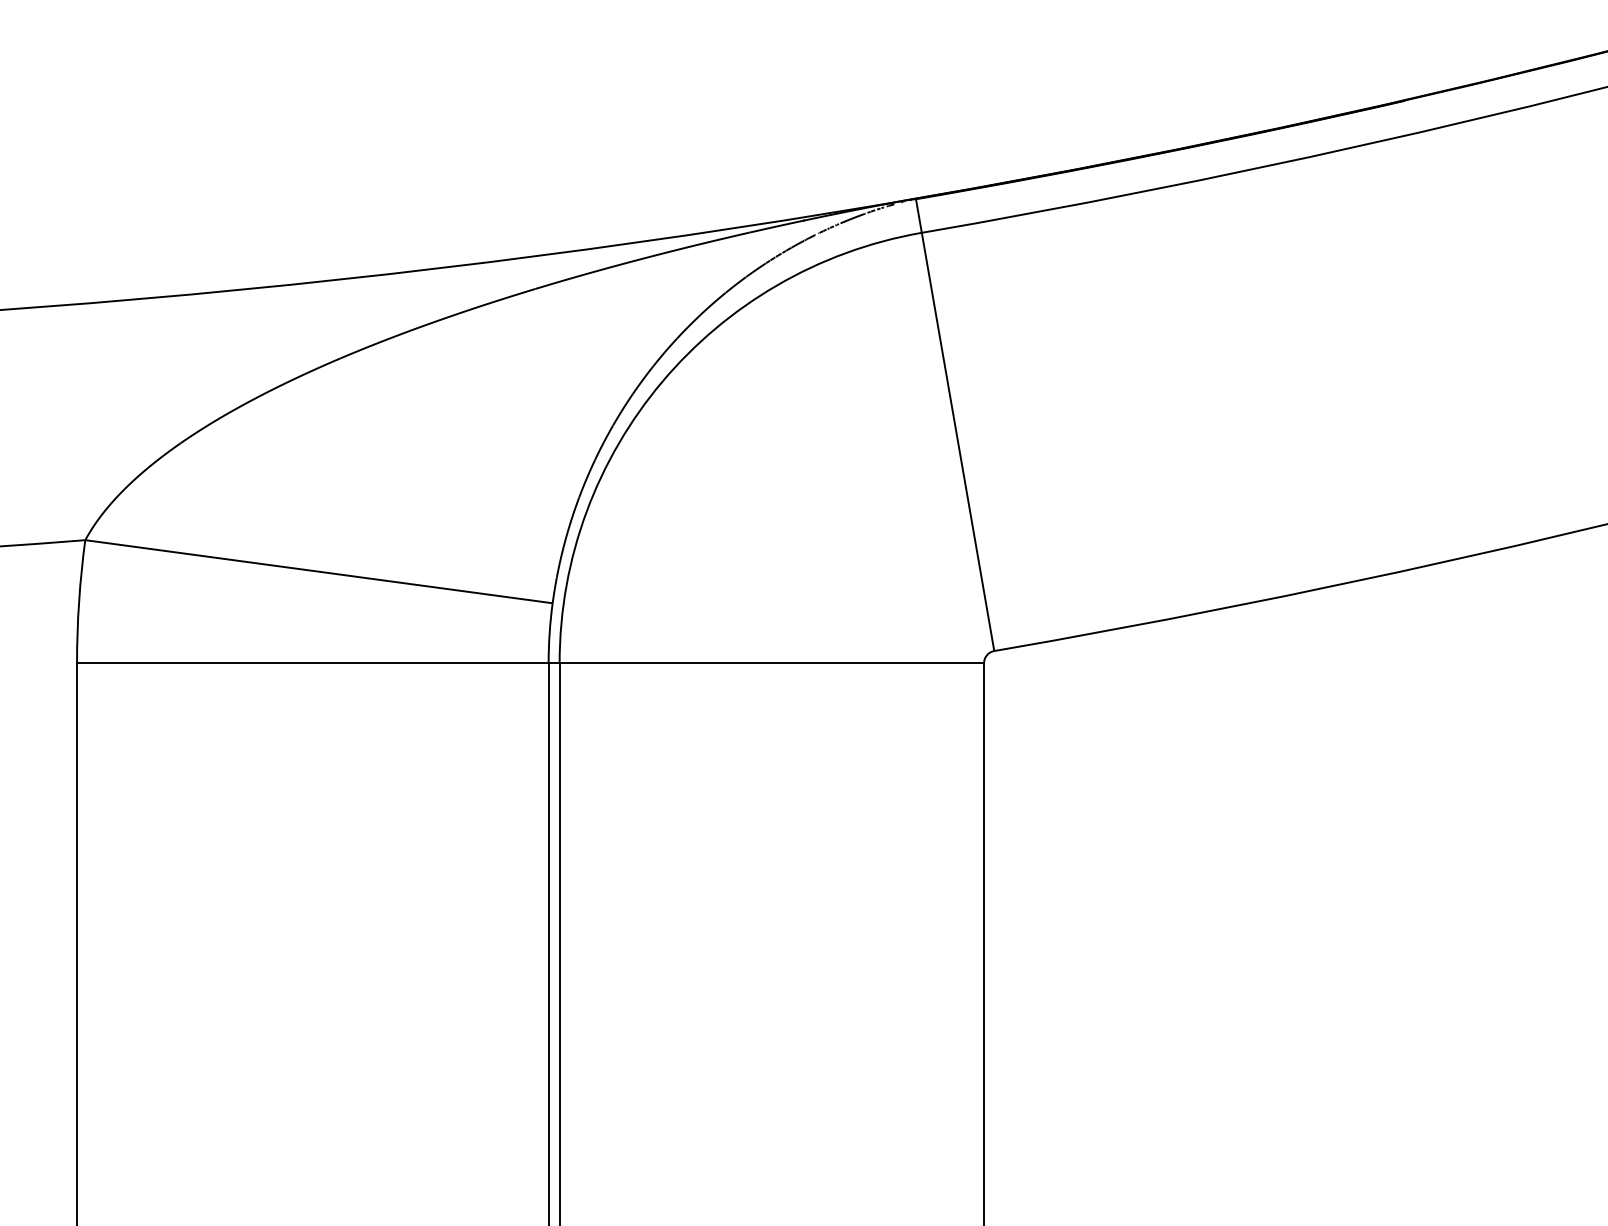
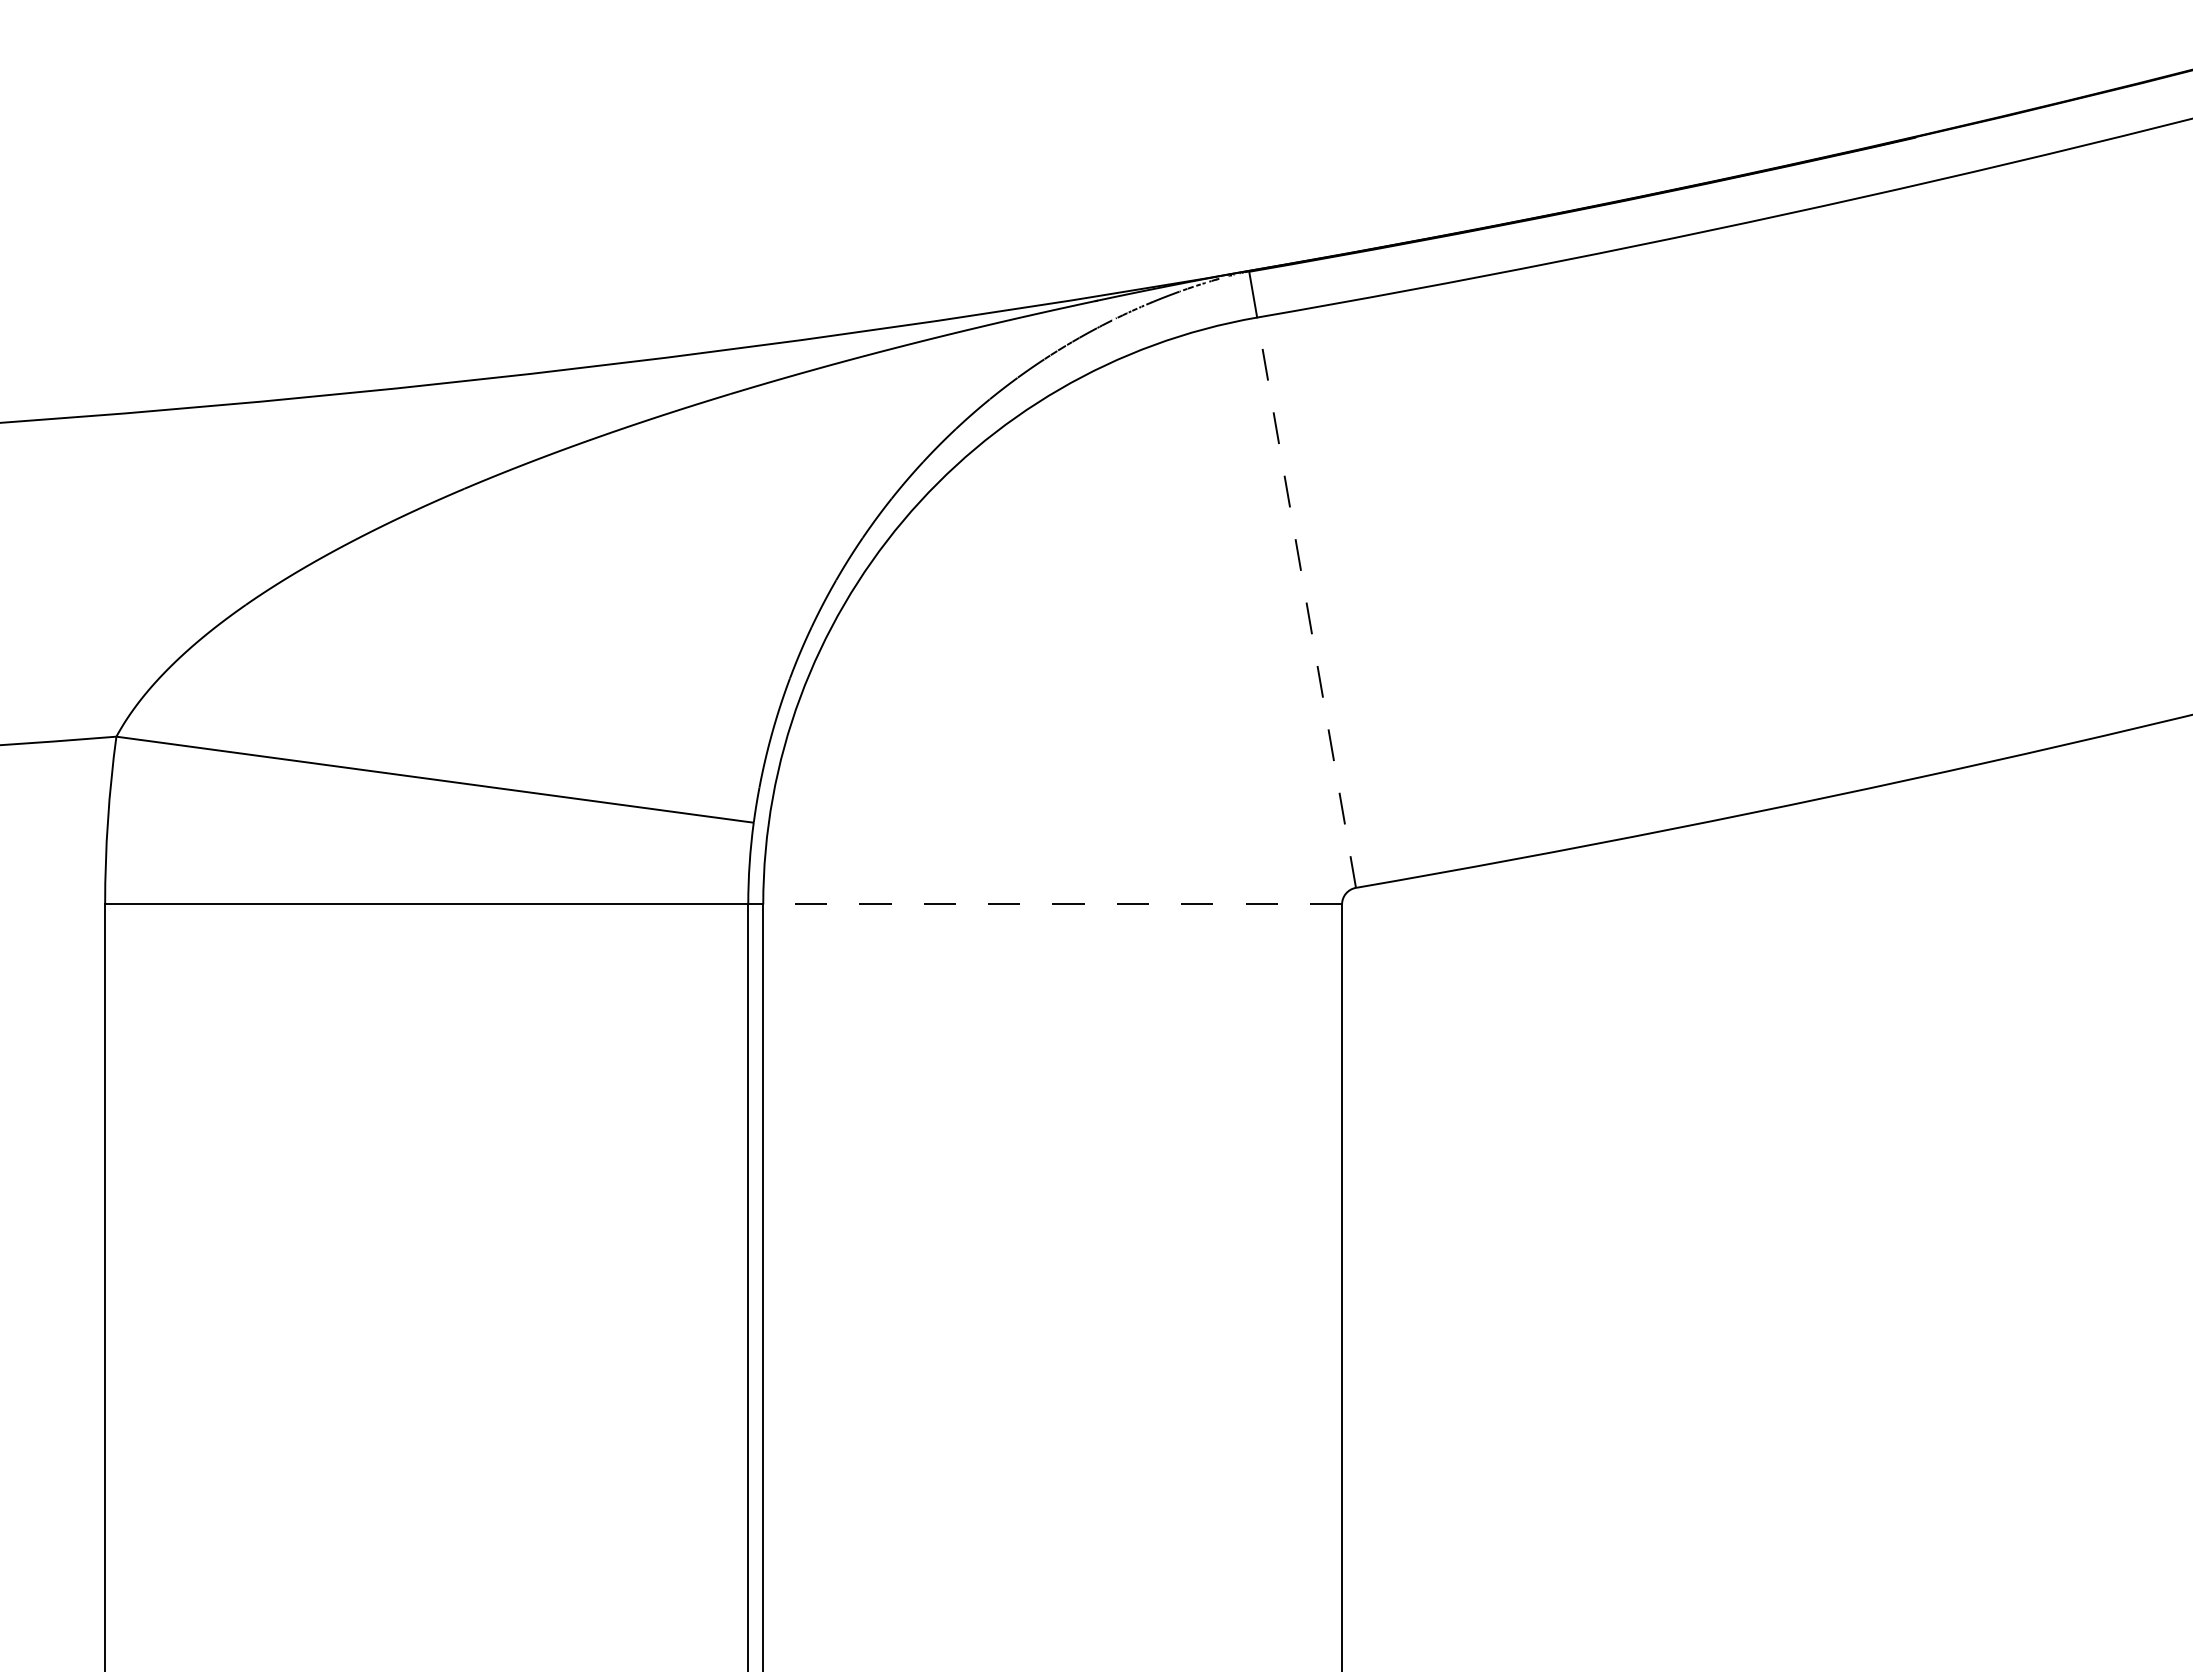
line: (957, 441) -> (1306, 602), solid -> dashed
line: (771, 663) -> (1052, 904), solid -> dashed

